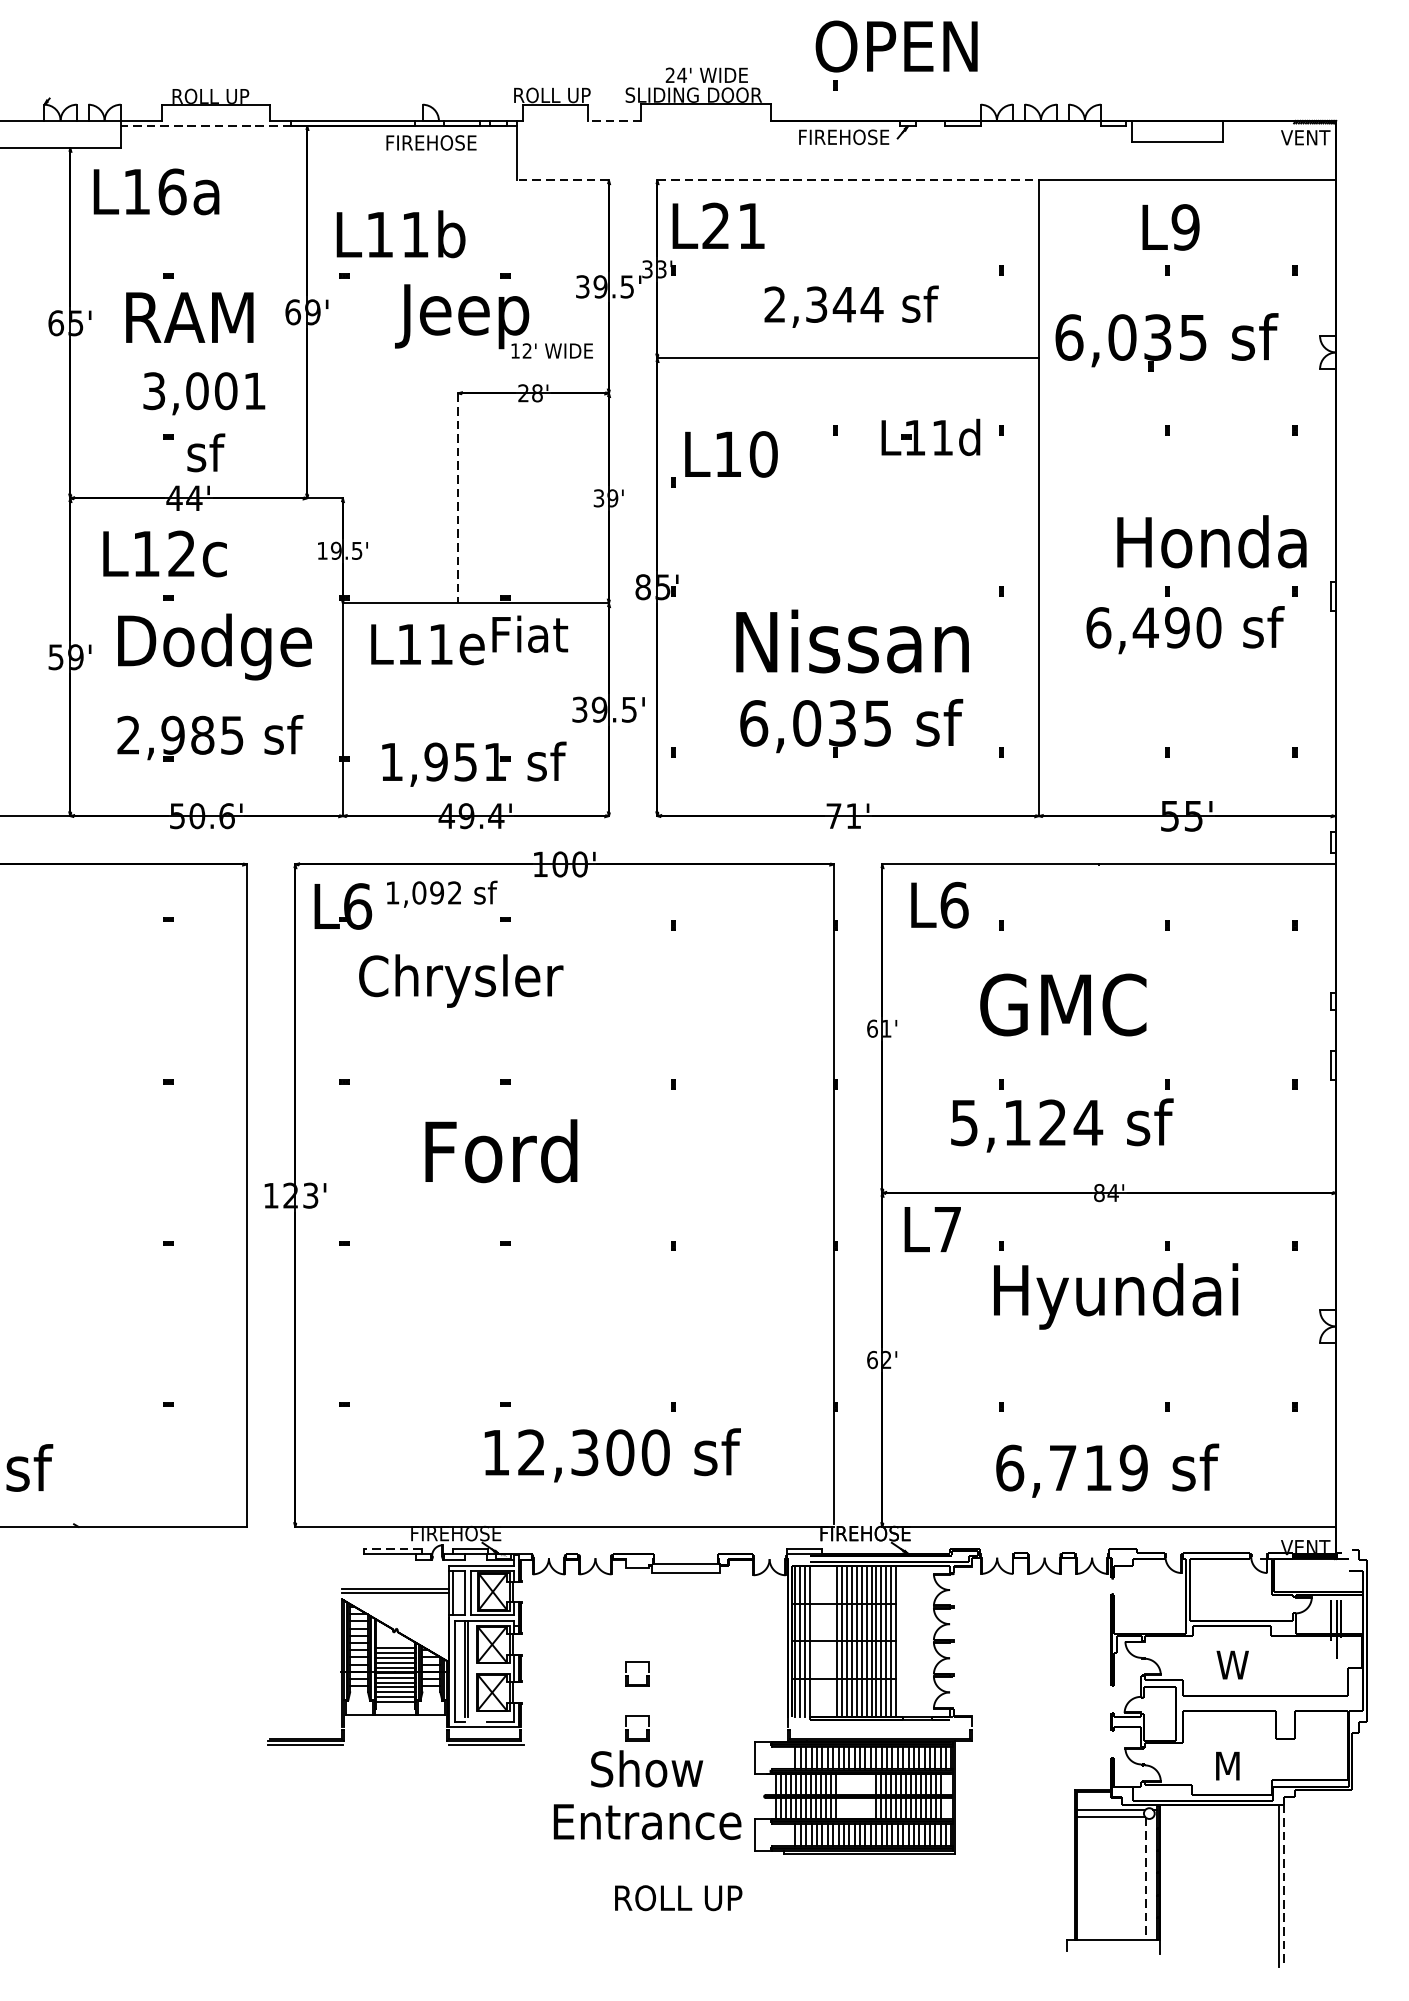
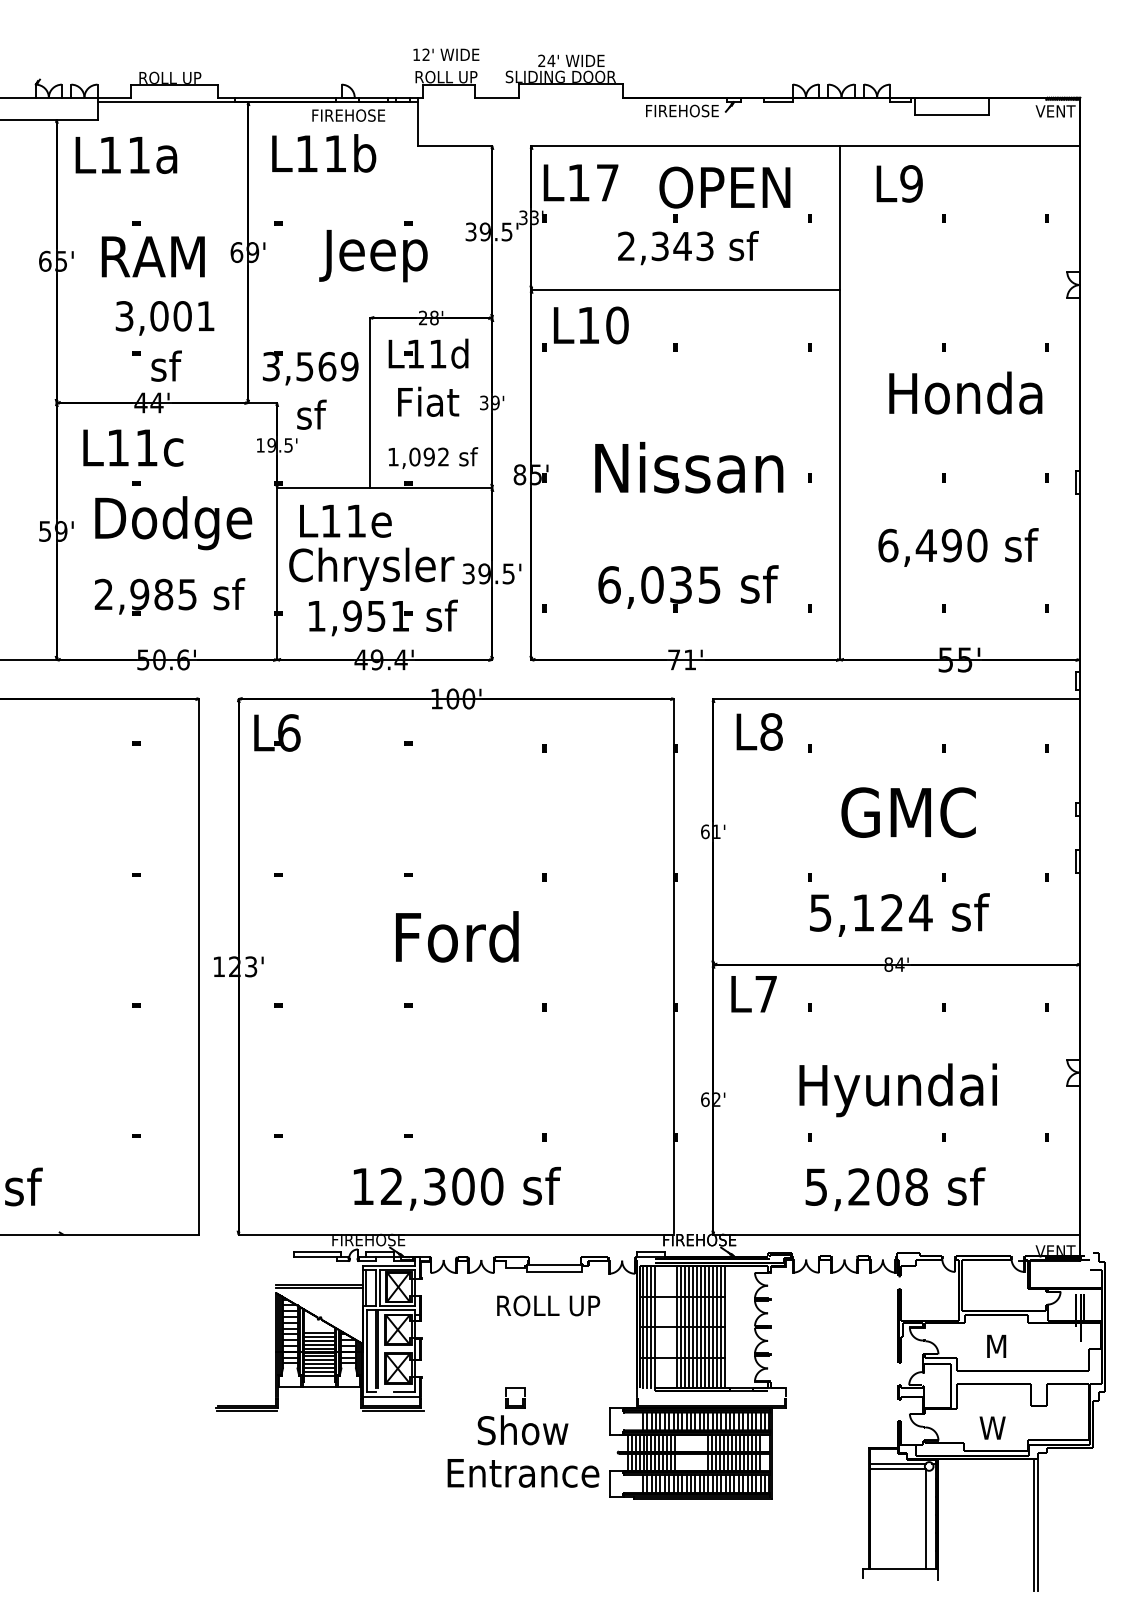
part: (891, 48) -> (720, 189), moved
line: (614, 120) -> (496, 97), dashed -> solid
line: (206, 126) -> (166, 102), dashed -> solid
line: (562, 179) -> (454, 145), dashed -> solid
line: (849, 179) -> (686, 145), dashed -> solid
text: (172, 191) -> (139, 154), L16a -> L11a
text: (732, 225) -> (592, 182), L21 -> L17
text: (1170, 226) -> (899, 183), moved
text: (401, 234) -> (324, 153), moved
text: (871, 304) -> (704, 246), 2,344 -> 2,343
part: (1167, 341) -> (943, 276), removed
text: (552, 350) -> (446, 54), moved
part: (941, 437) -> (437, 353), moved
part: (724, 458) -> (585, 328), moved
part: (381, 470) -> (308, 380), added
line: (458, 497) -> (370, 402), dashed -> solid
text: (1211, 541) -> (965, 392), moved
text: (181, 553) -> (146, 447), L12c -> L11c
text: (1185, 630) -> (958, 547), moved
text: (530, 633) -> (428, 401), moved
part: (852, 641) -> (689, 467), moved
text: (442, 893) -> (433, 457), moved
text: (954, 904) -> (771, 731), L6 -> L8
text: (460, 980) -> (371, 568), moved
text: (1063, 1004) -> (908, 812), moved
text: (1061, 1124) -> (899, 914), moved
text: (501, 1150) -> (457, 936), moved
text: (1115, 1296) -> (897, 1090), moved
text: (611, 1454) -> (456, 1188), moved
text: (1071, 1467) -> (866, 1186), 6,719 -> 5,208
line: (392, 1548) -> (317, 1252), dashed -> solid
text: (1232, 1663) -> (996, 1345), W -> M
part: (629, 1675) -> (508, 1354), removed
text: (1227, 1765) -> (992, 1427), M -> W
line: (1146, 1879) -> (926, 1519), dashed -> solid
line: (1284, 1885) -> (1038, 1524), dashed -> solid
text: (678, 1897) -> (548, 1305), moved

